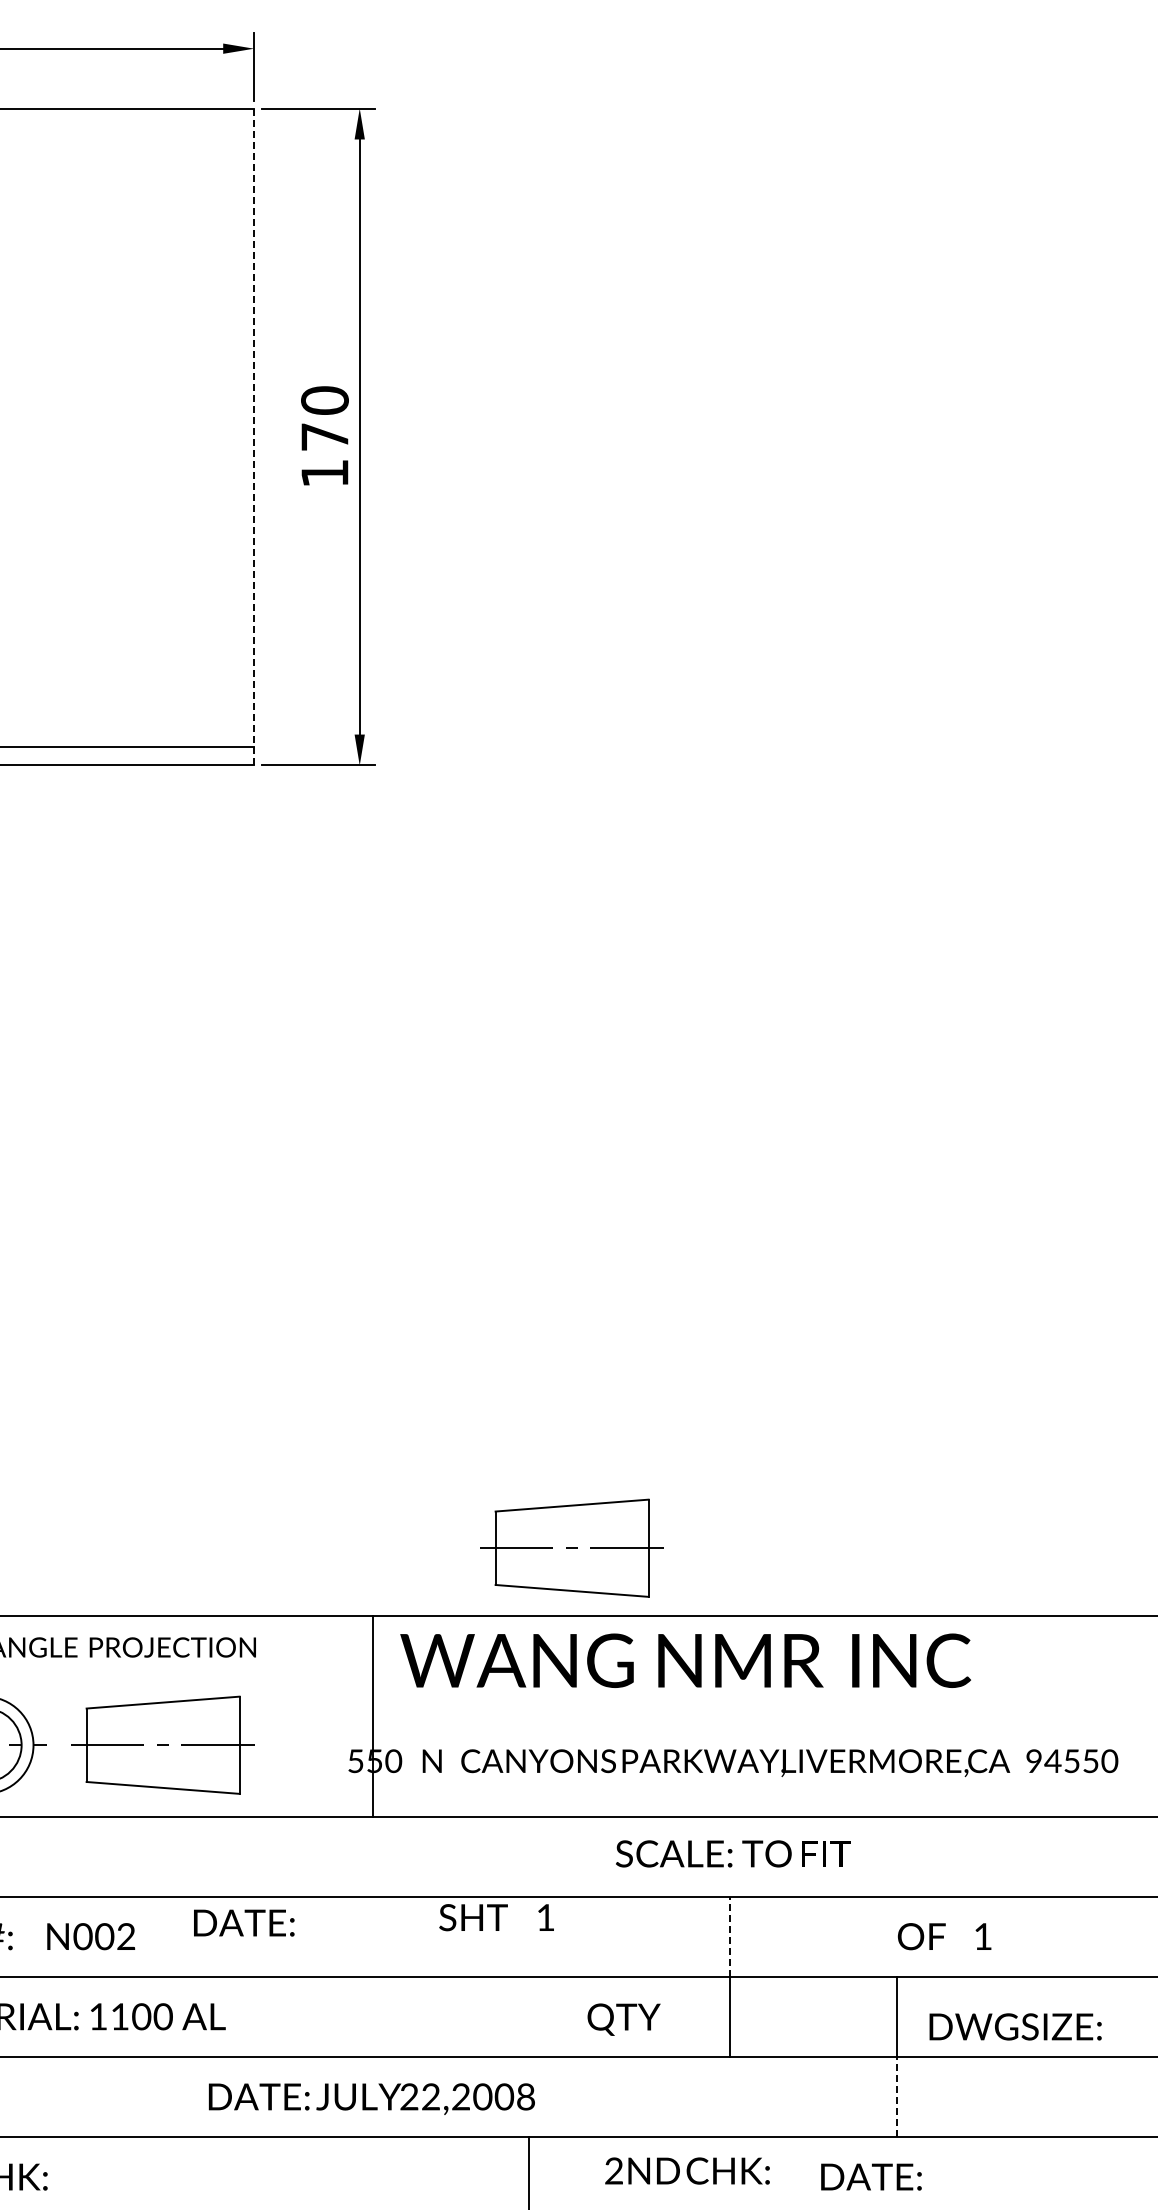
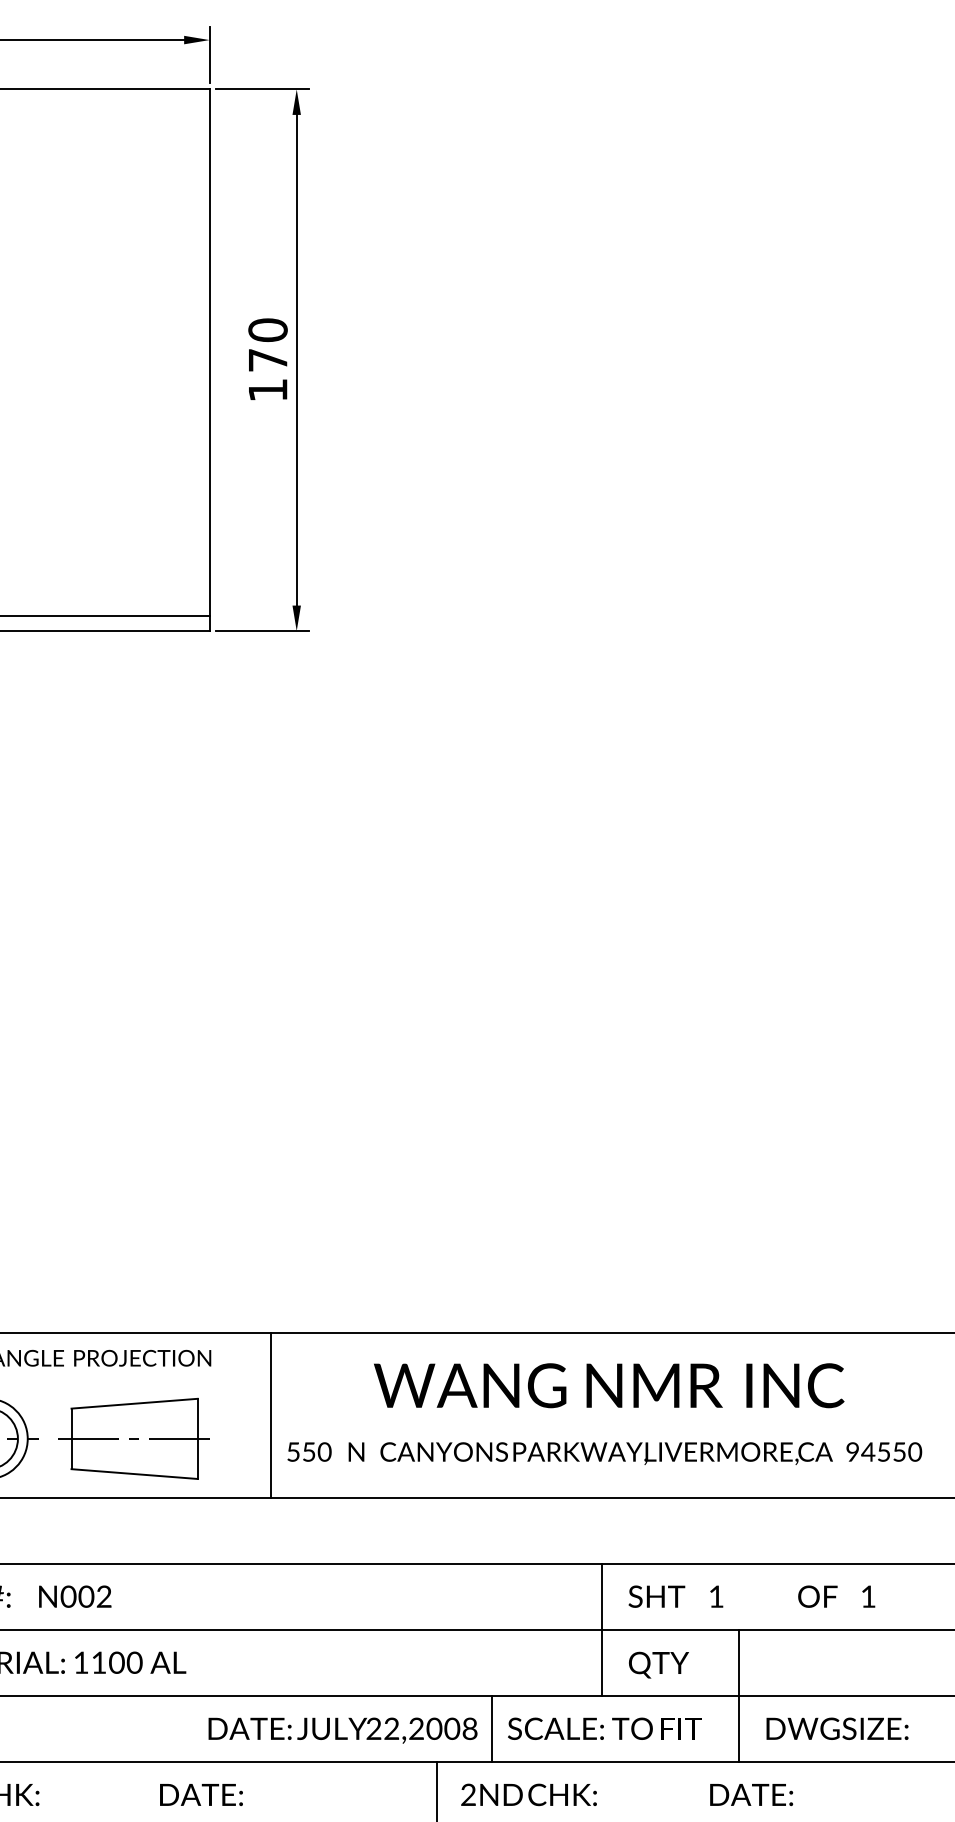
line: (254, 437) -> (209, 360), dashed -> solid
part: (571, 1547) -> (471, 1275), removed
text: (685, 1660) -> (609, 1385), moved
line: (373, 1716) -> (271, 1415), moved
text: (733, 1853) -> (604, 1728), moved
text: (496, 1917) -> (675, 1596), moved
text: (244, 1922) -> (201, 1794), moved
line: (729, 1936) -> (601, 1596), dashed -> solid
text: (944, 1936) -> (836, 1596), moved
text: (623, 2019) -> (658, 1665), moved
text: (1015, 2026) -> (837, 1728), moved
line: (596, 2096) -> (491, 1728), added
line: (896, 2096) -> (739, 1728), dashed -> solid
text: (371, 2098) -> (342, 1730), moved
text: (687, 2170) -> (529, 1794), moved
text: (871, 2176) -> (751, 1794), moved

